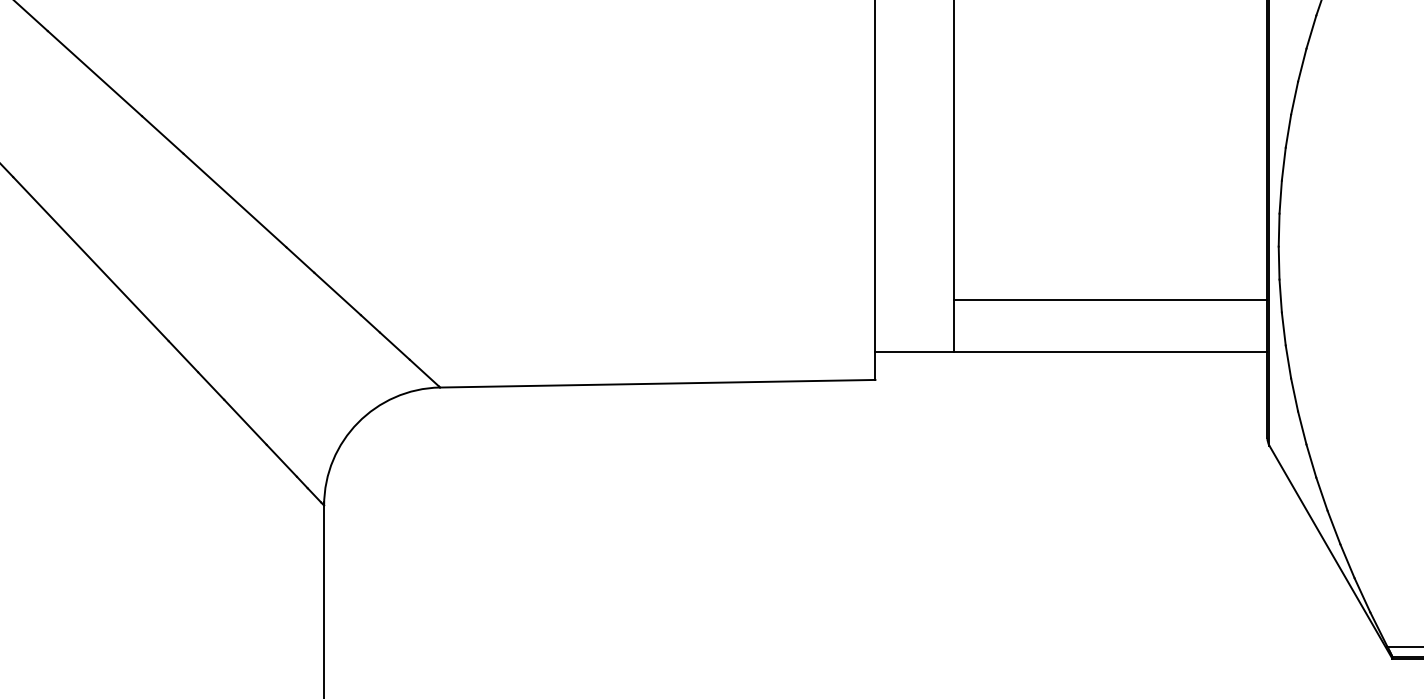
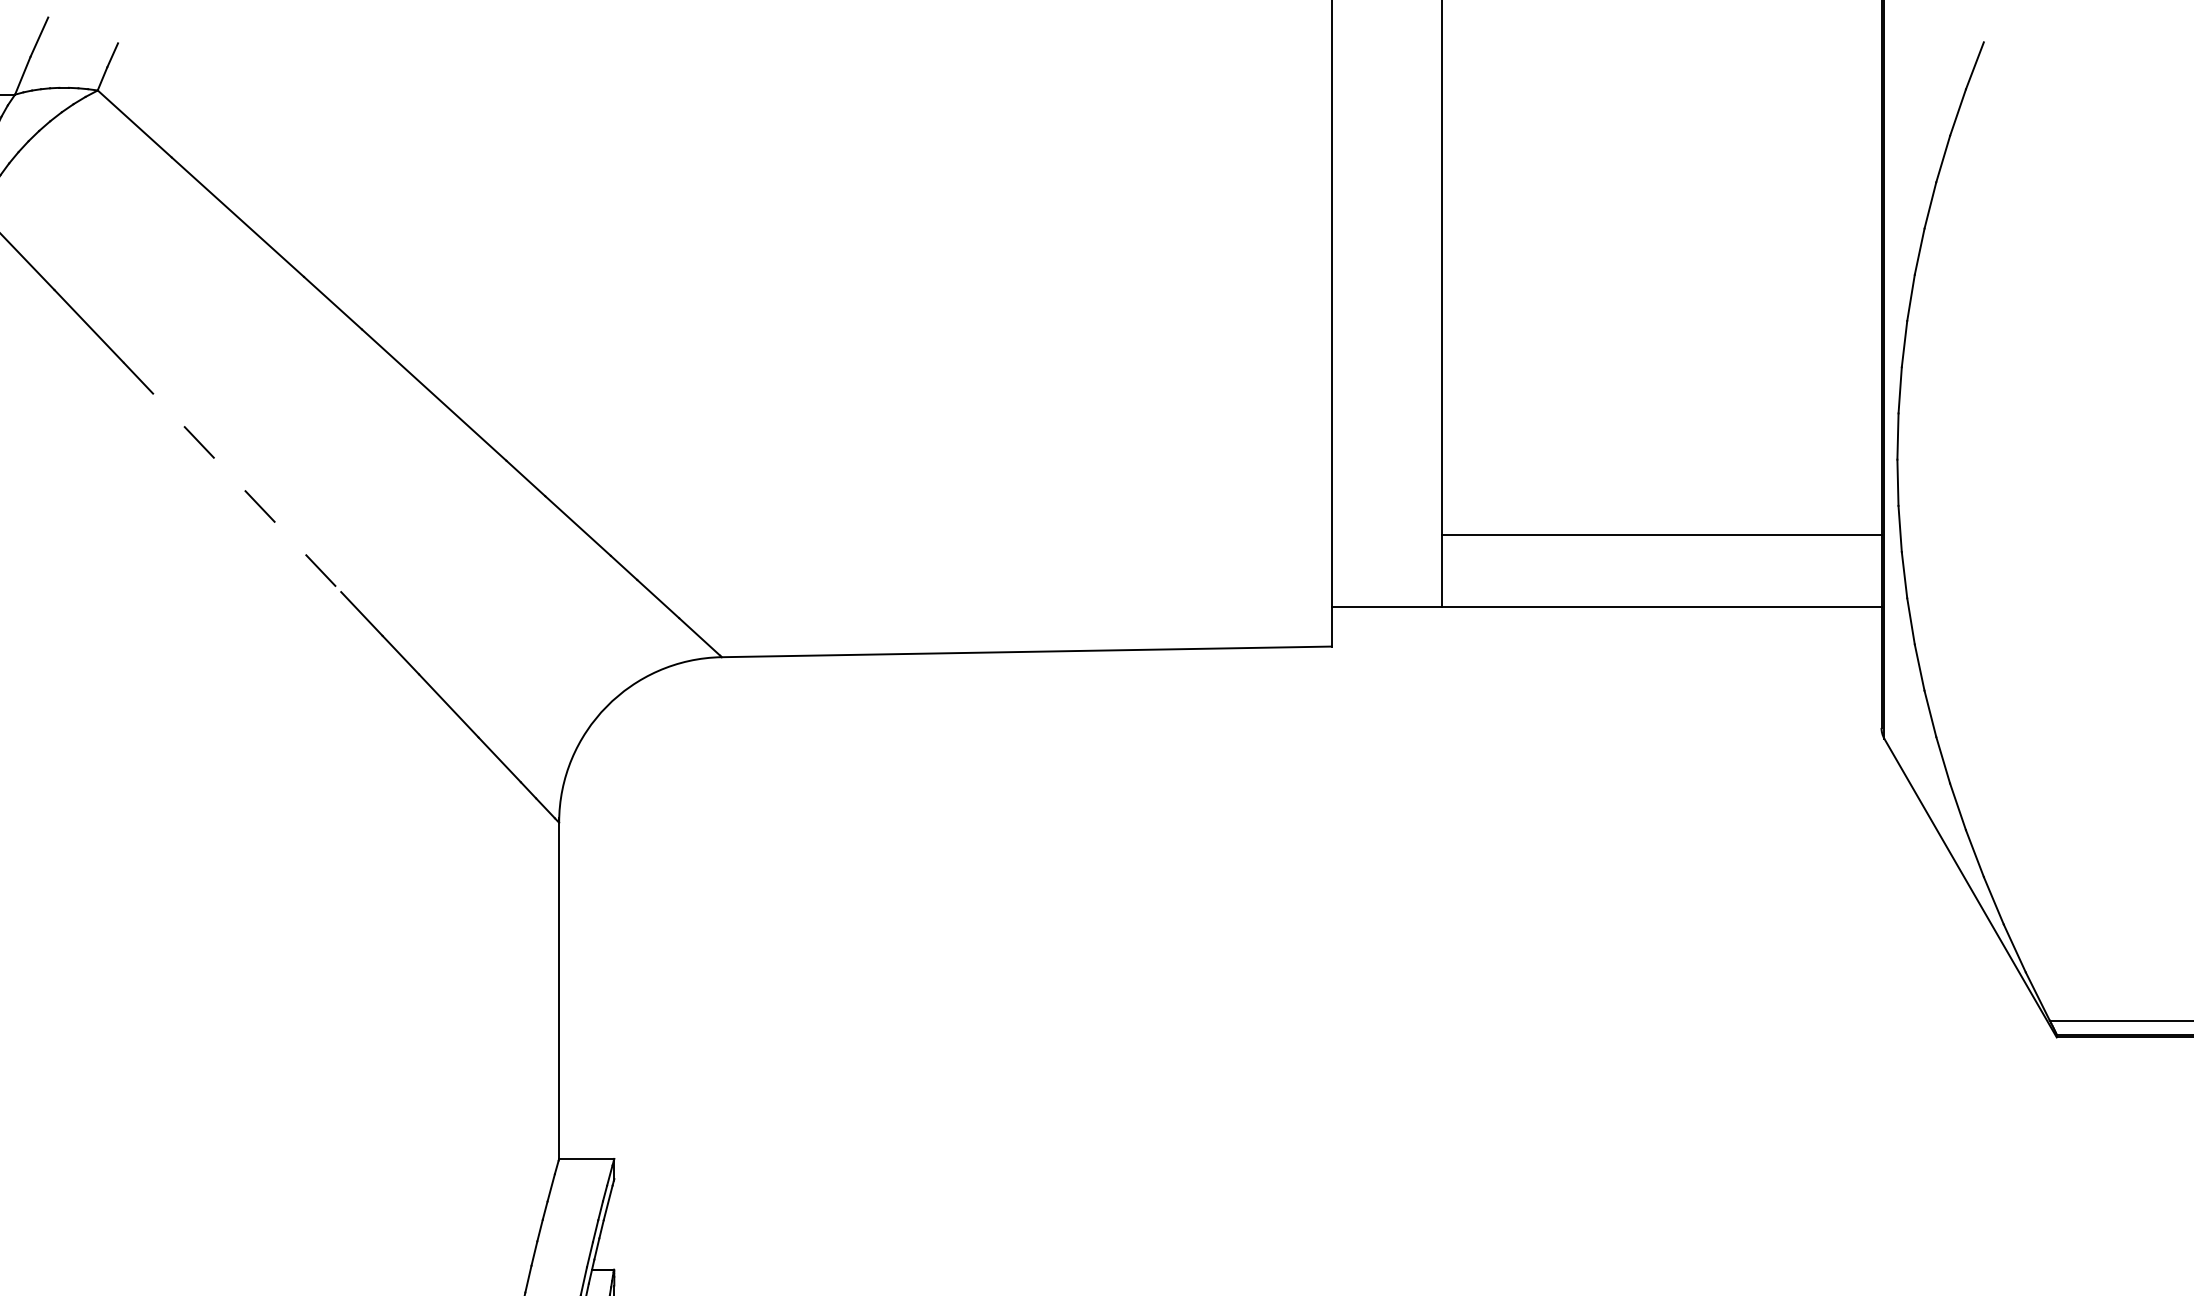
line: (91, 259) -> (232, 477), solid -> dashed

